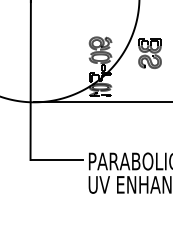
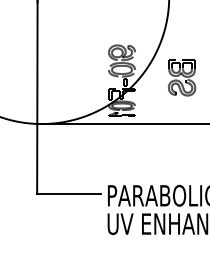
part: (150, 53) -> (182, 77), moved

